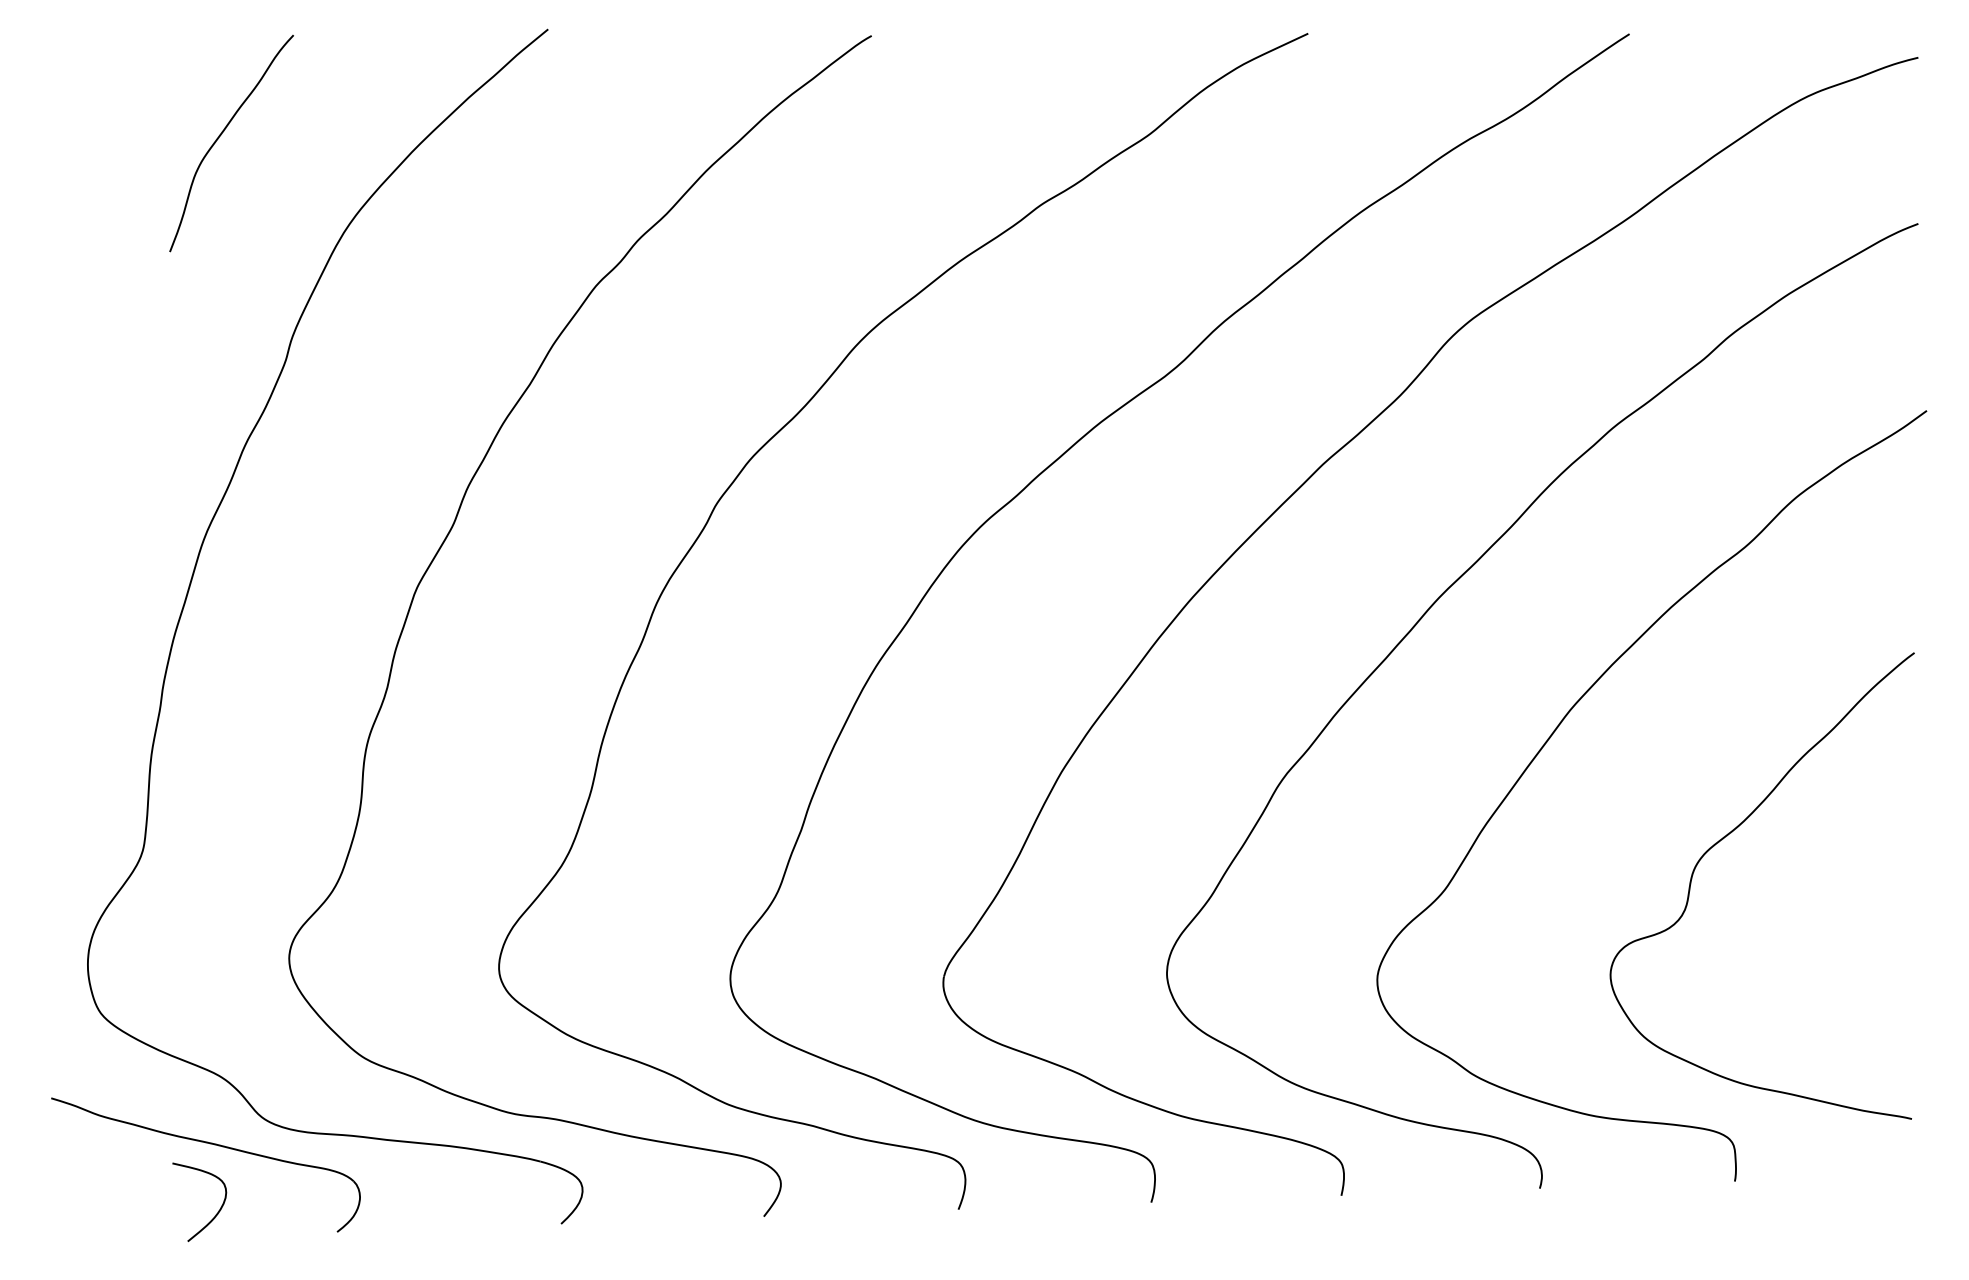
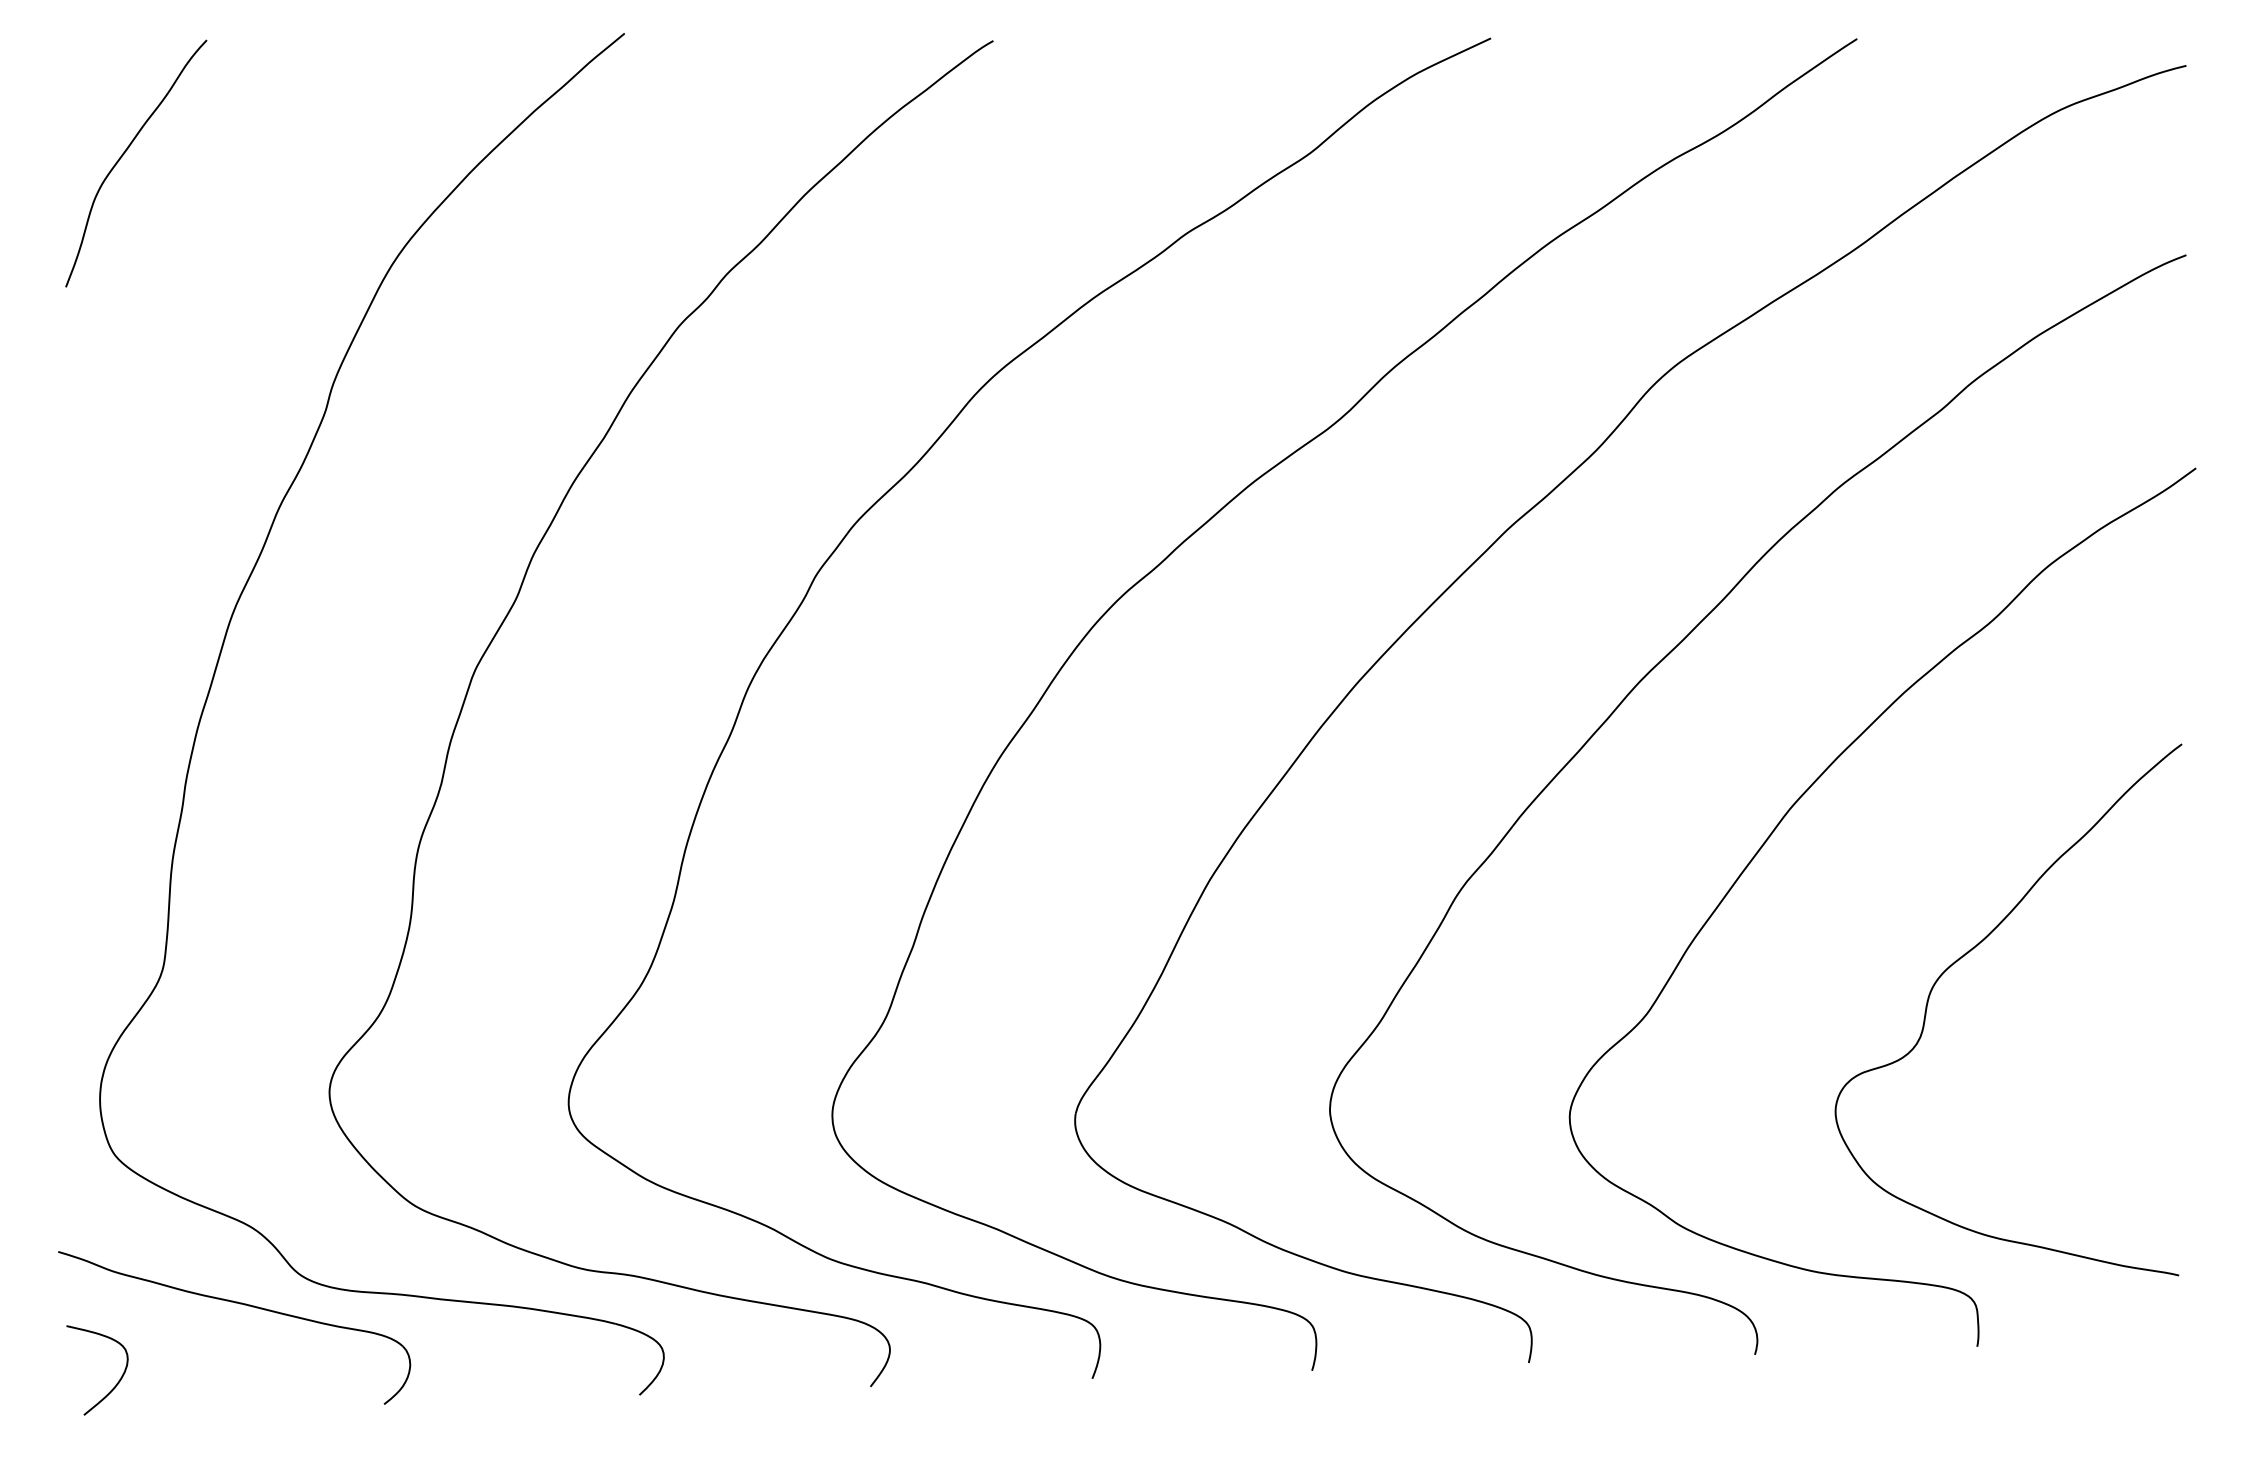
curve: (221, 135) -> (124, 154), moved
curve: (215, 1214) -> (115, 1384), moved

